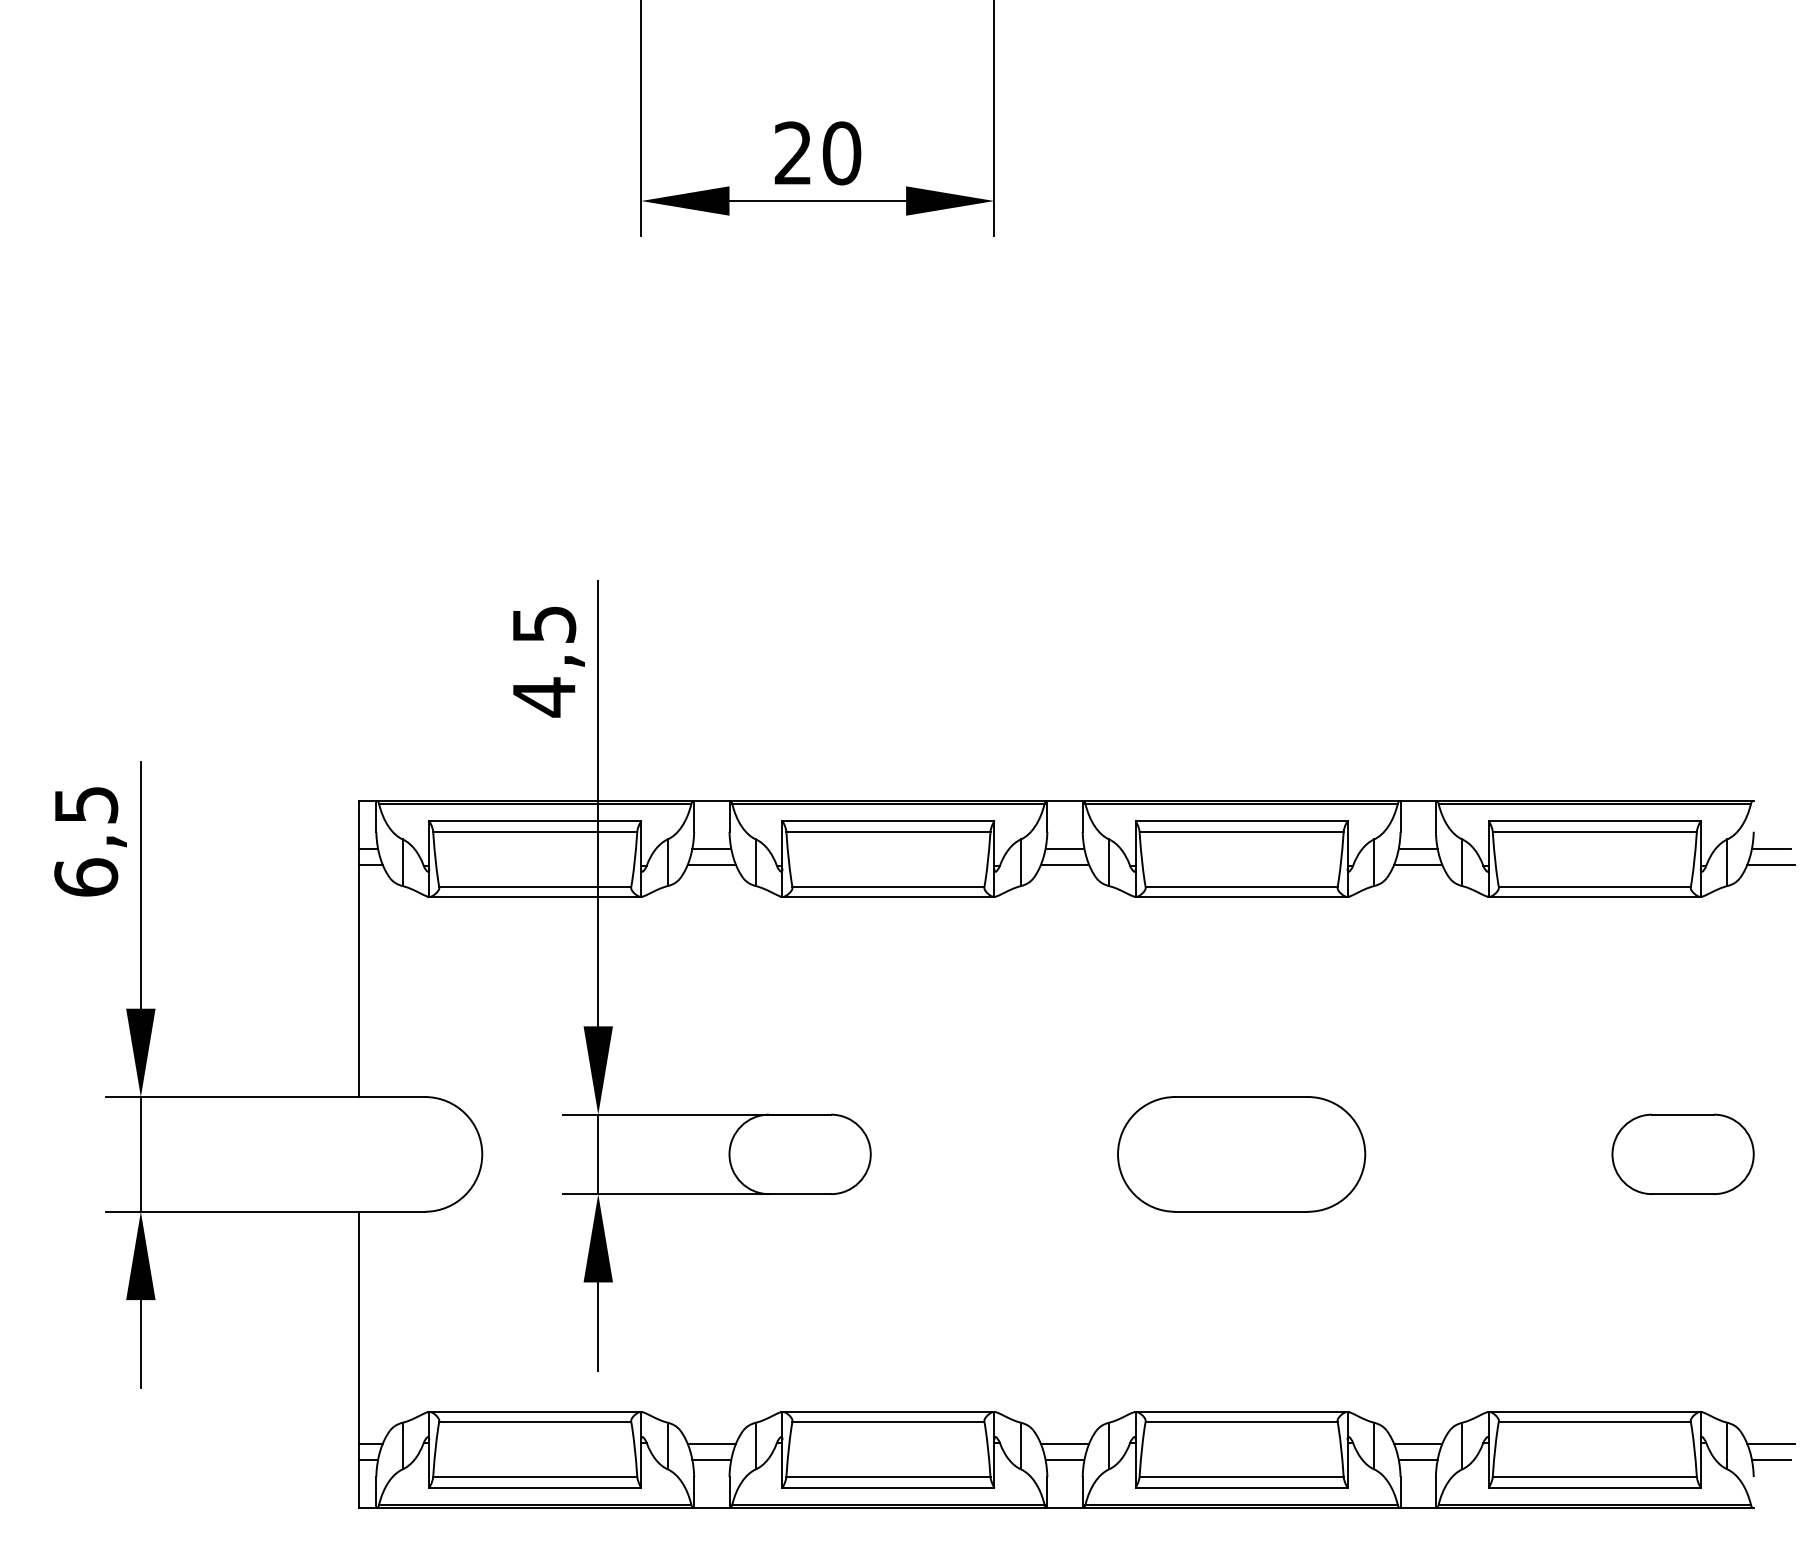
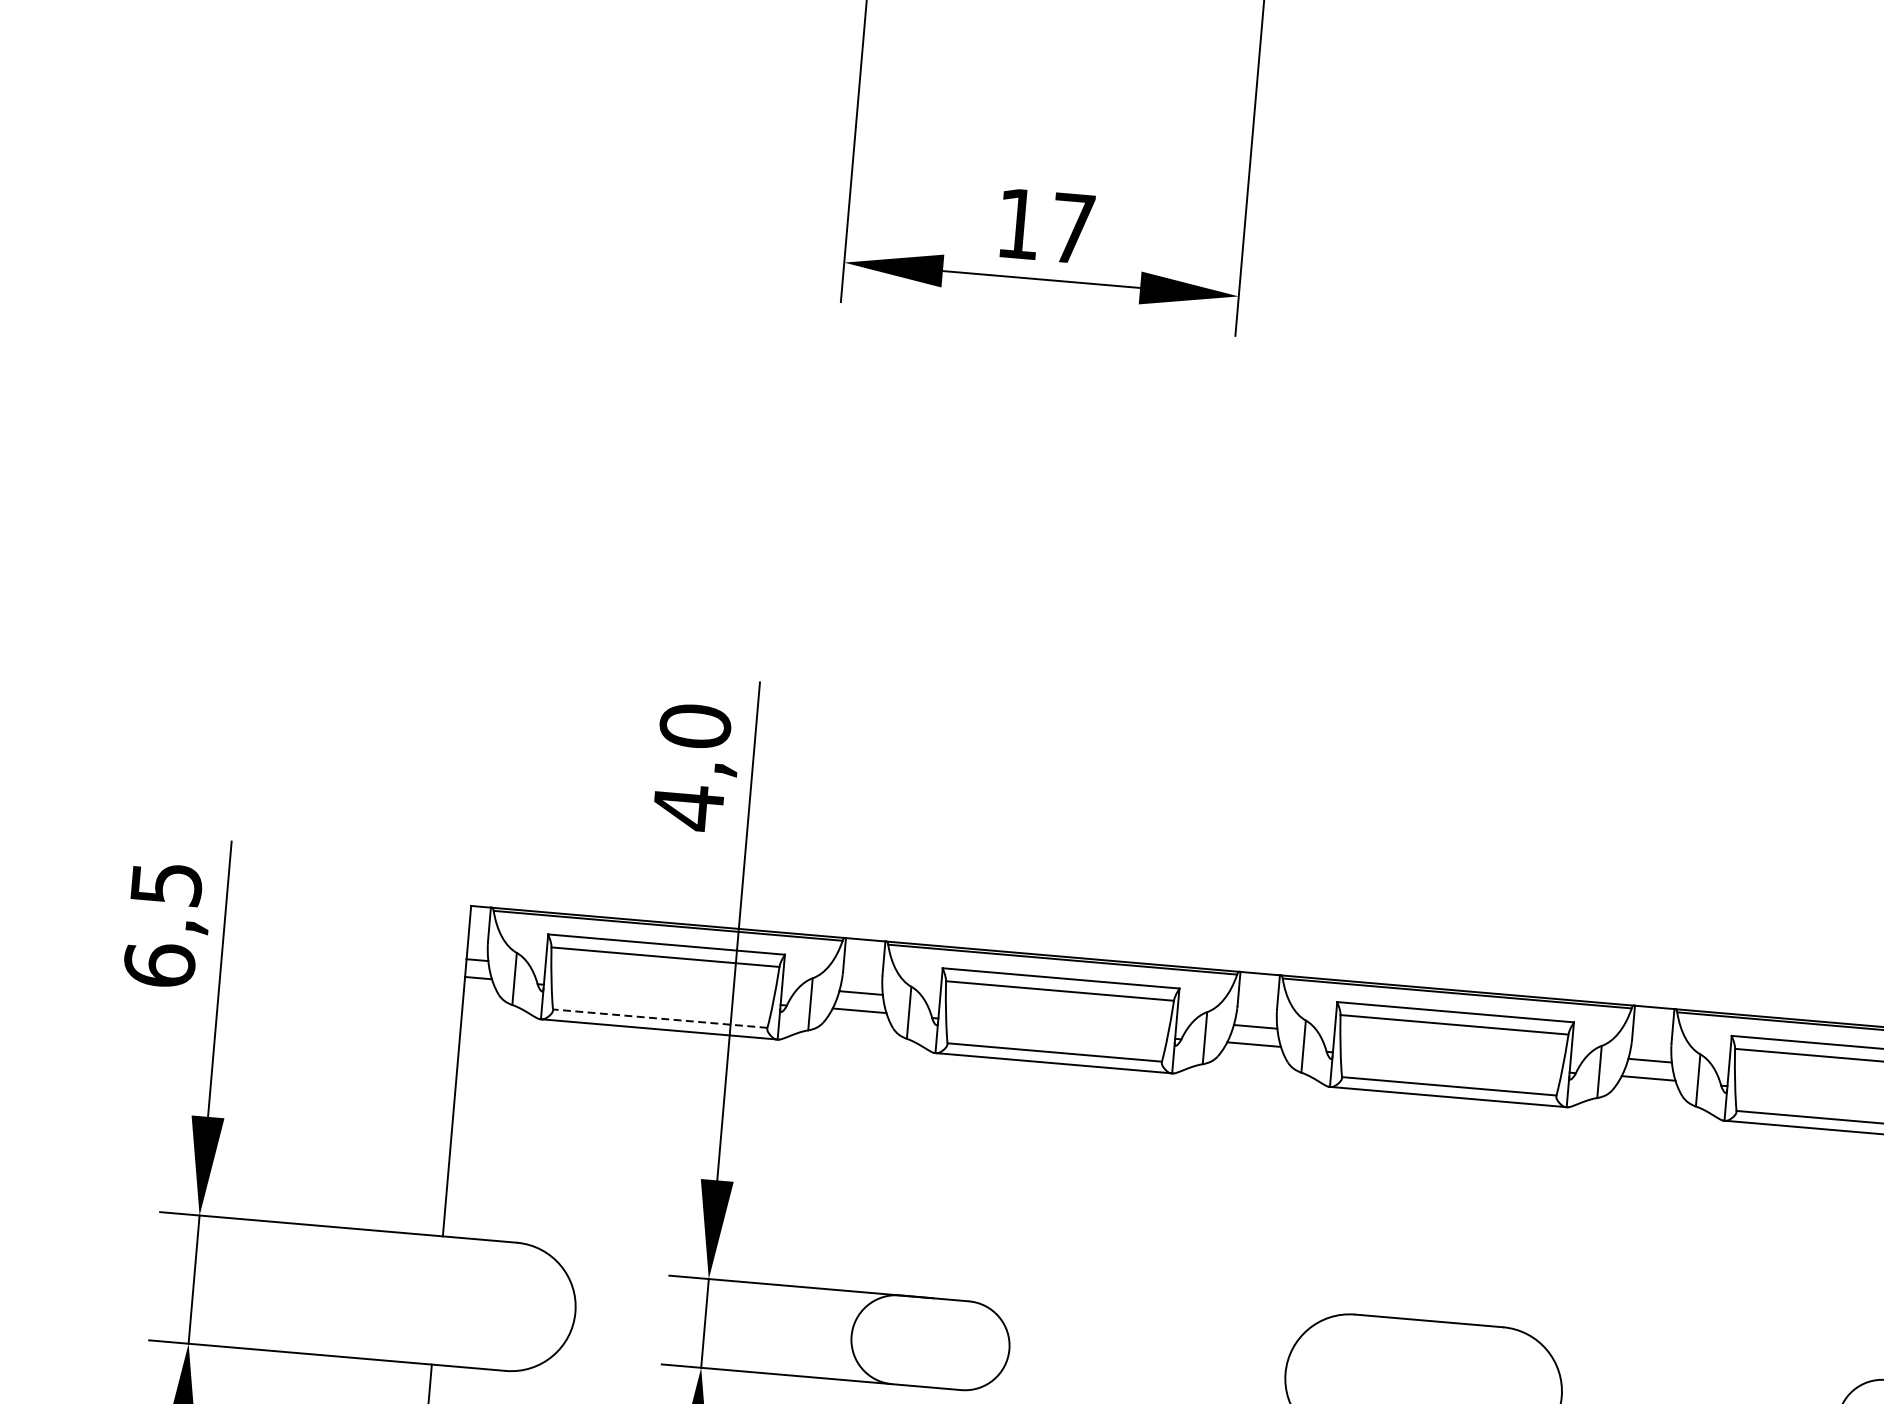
text: (817, 153) -> (1045, 226), 20 -> 17
text: (544, 624) -> (695, 726), 4,5 -> 4,0
line: (535, 886) -> (660, 1018), solid -> dashed

